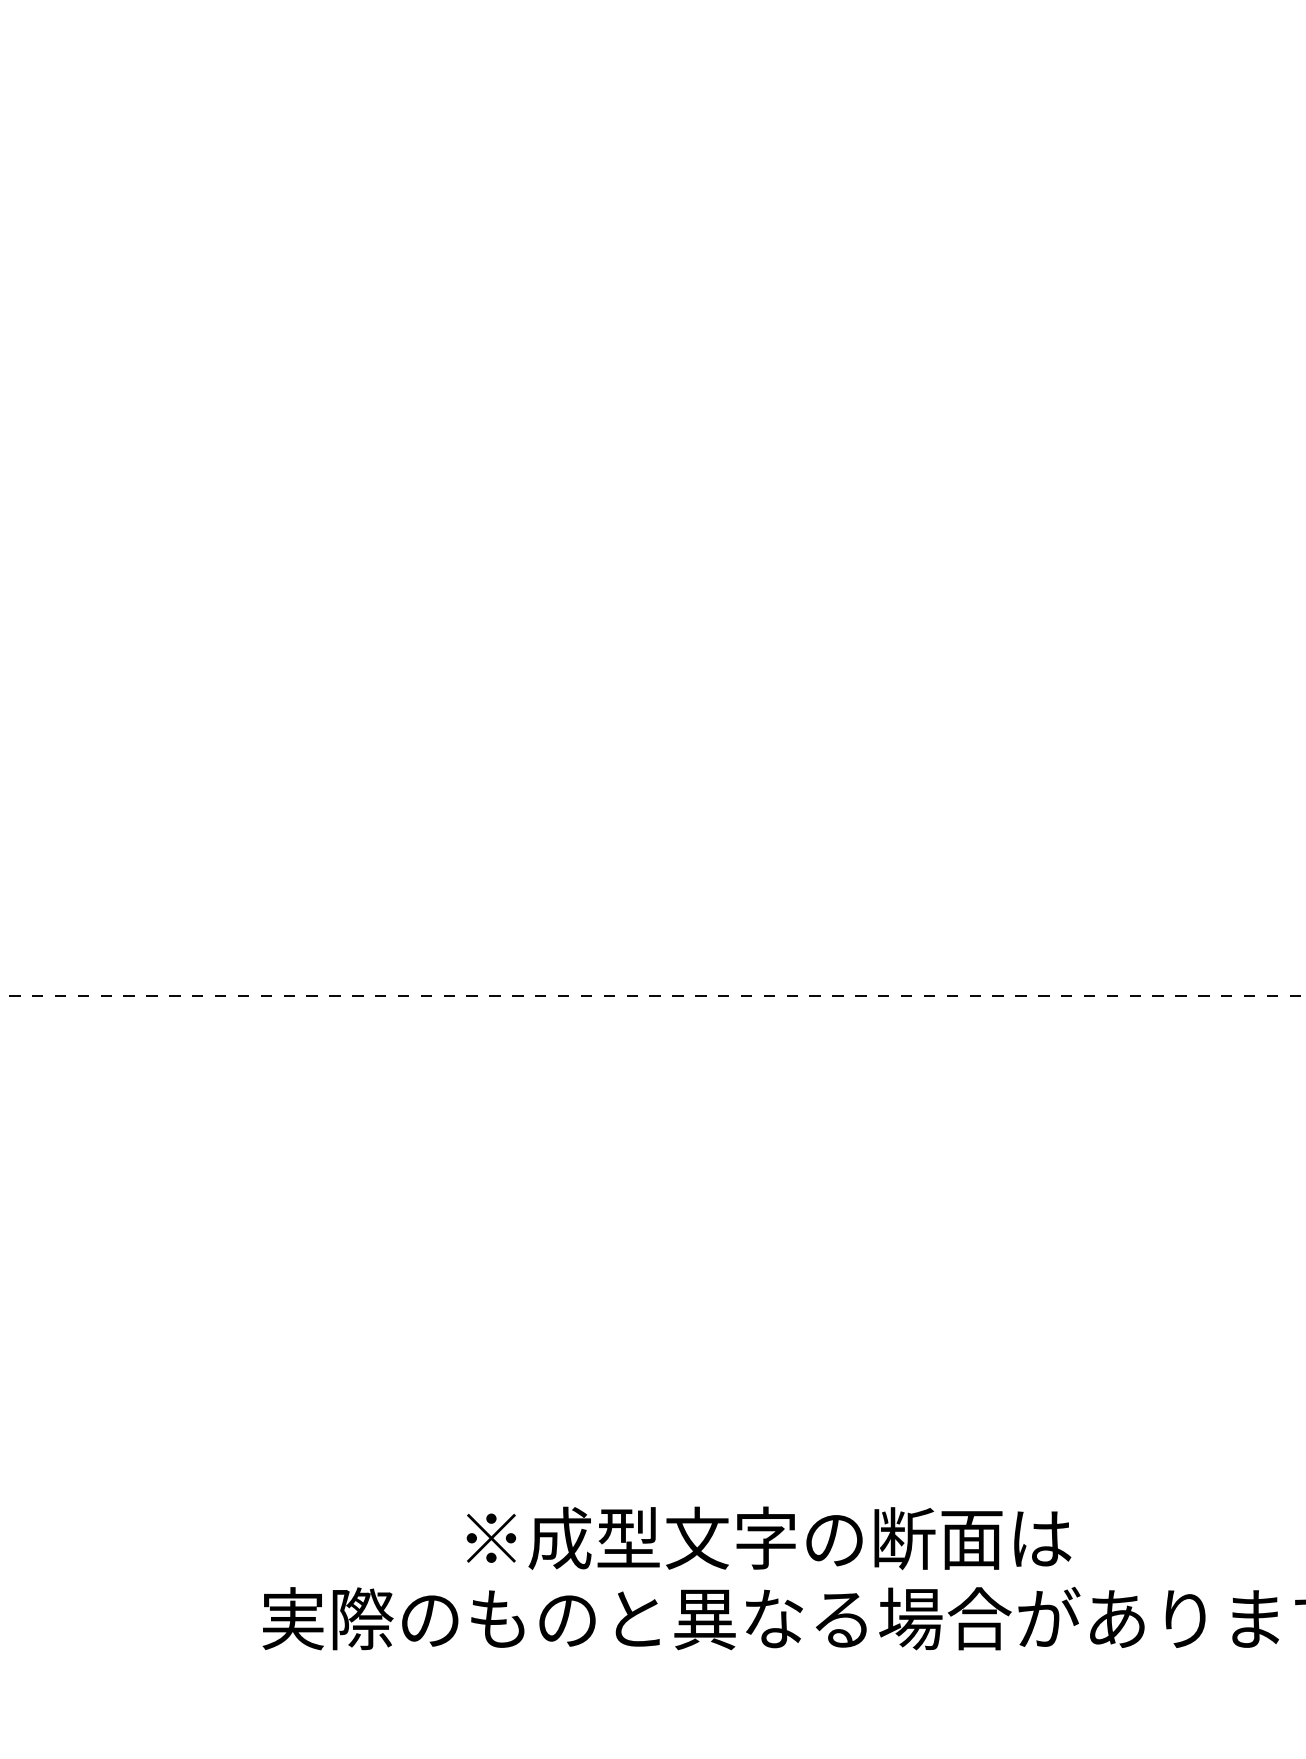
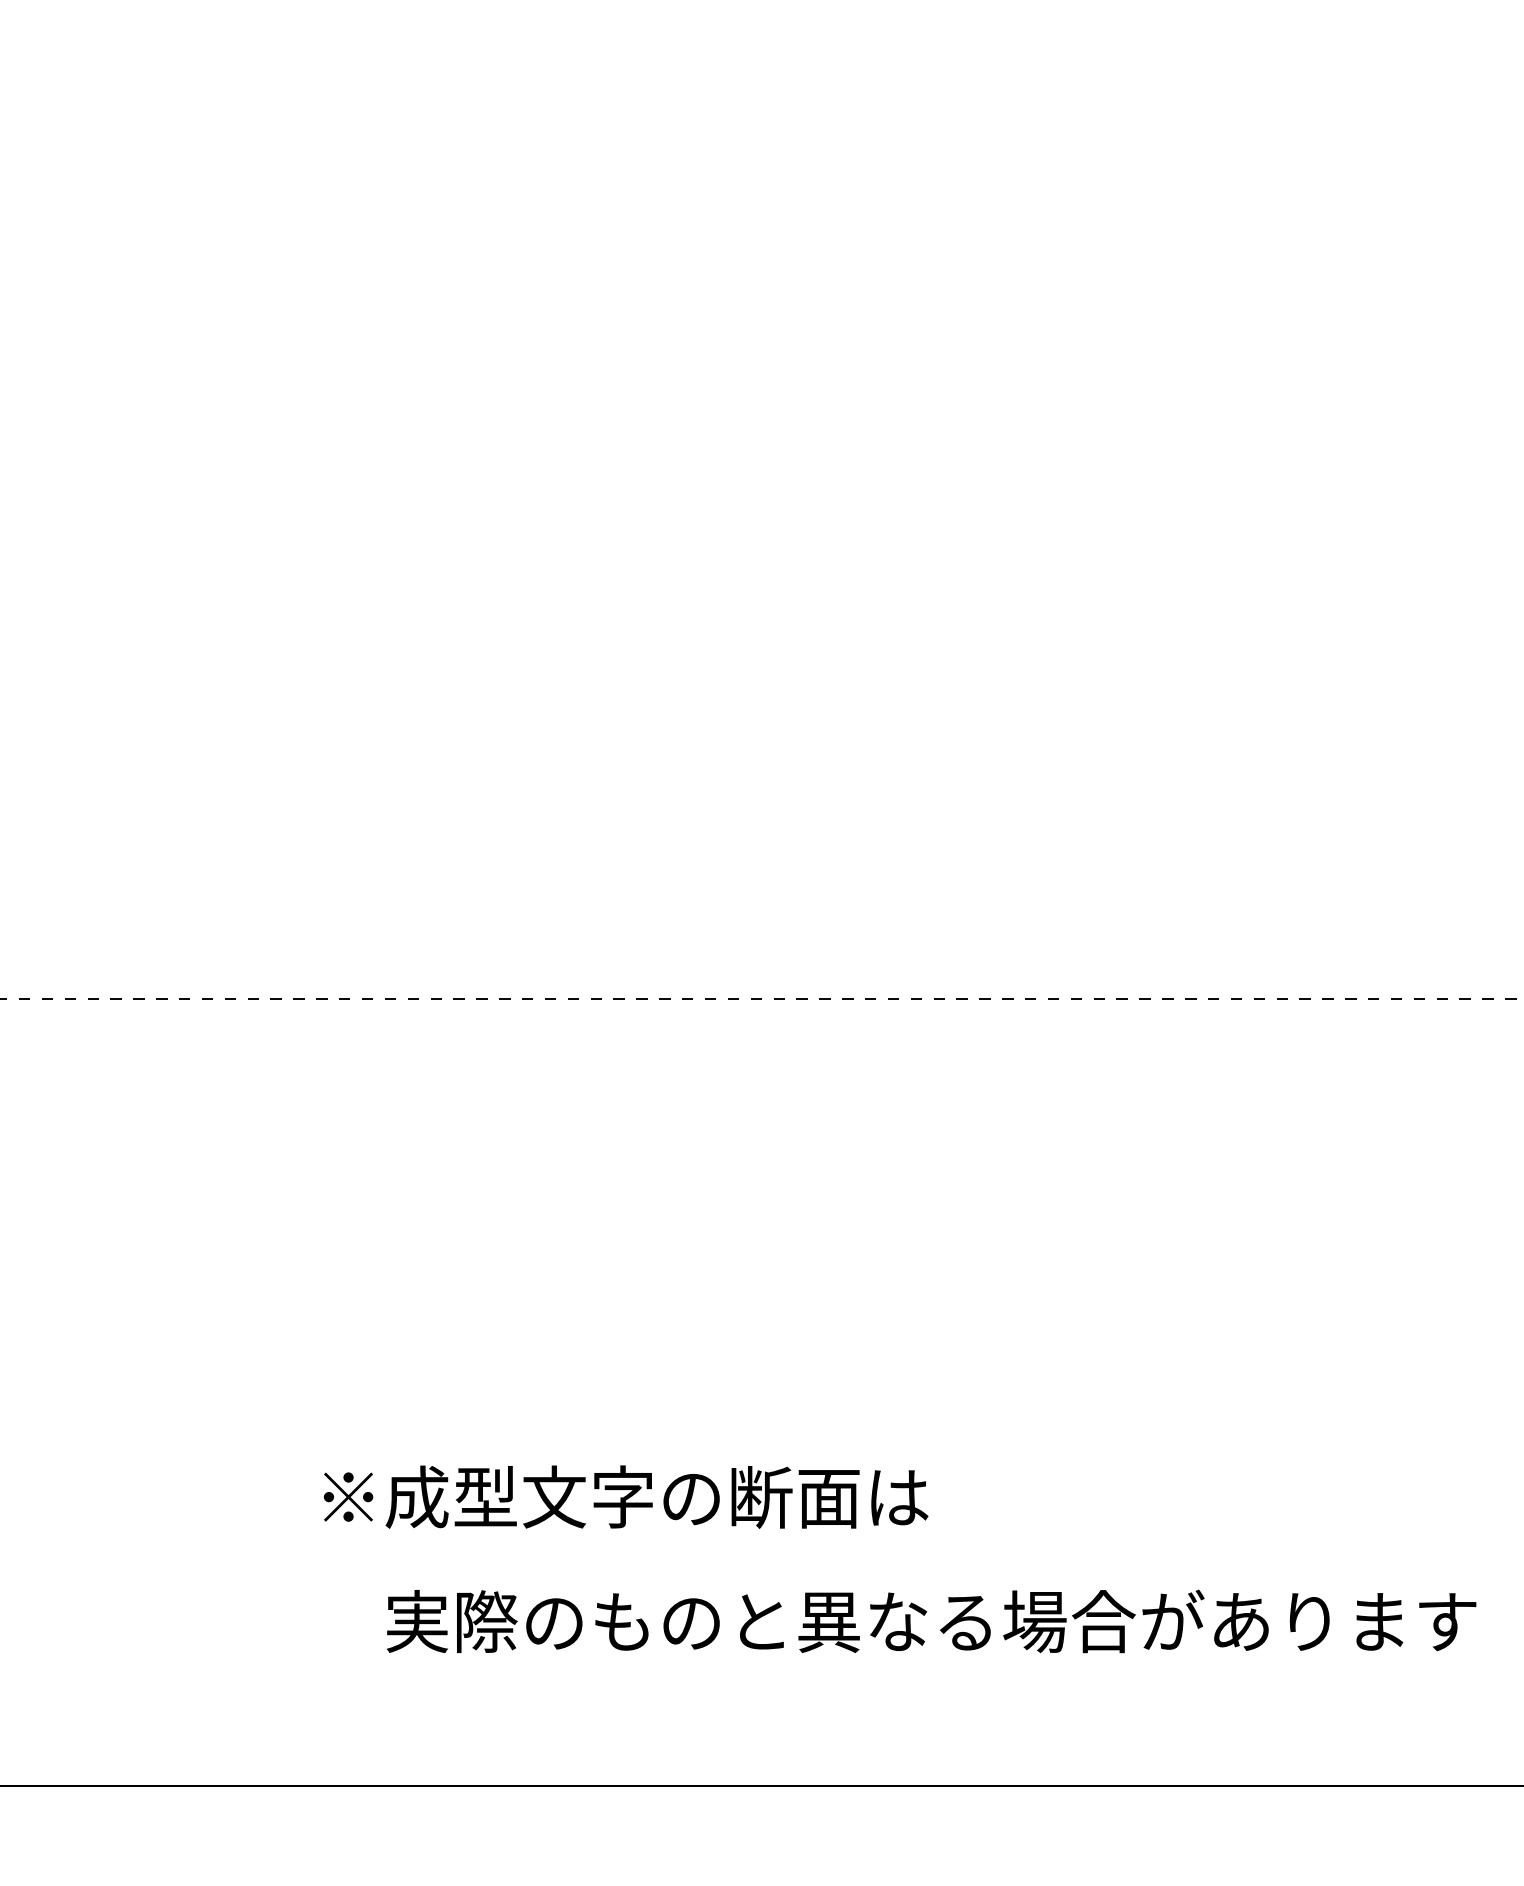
text: (768, 1537) -> (625, 1496), moved

